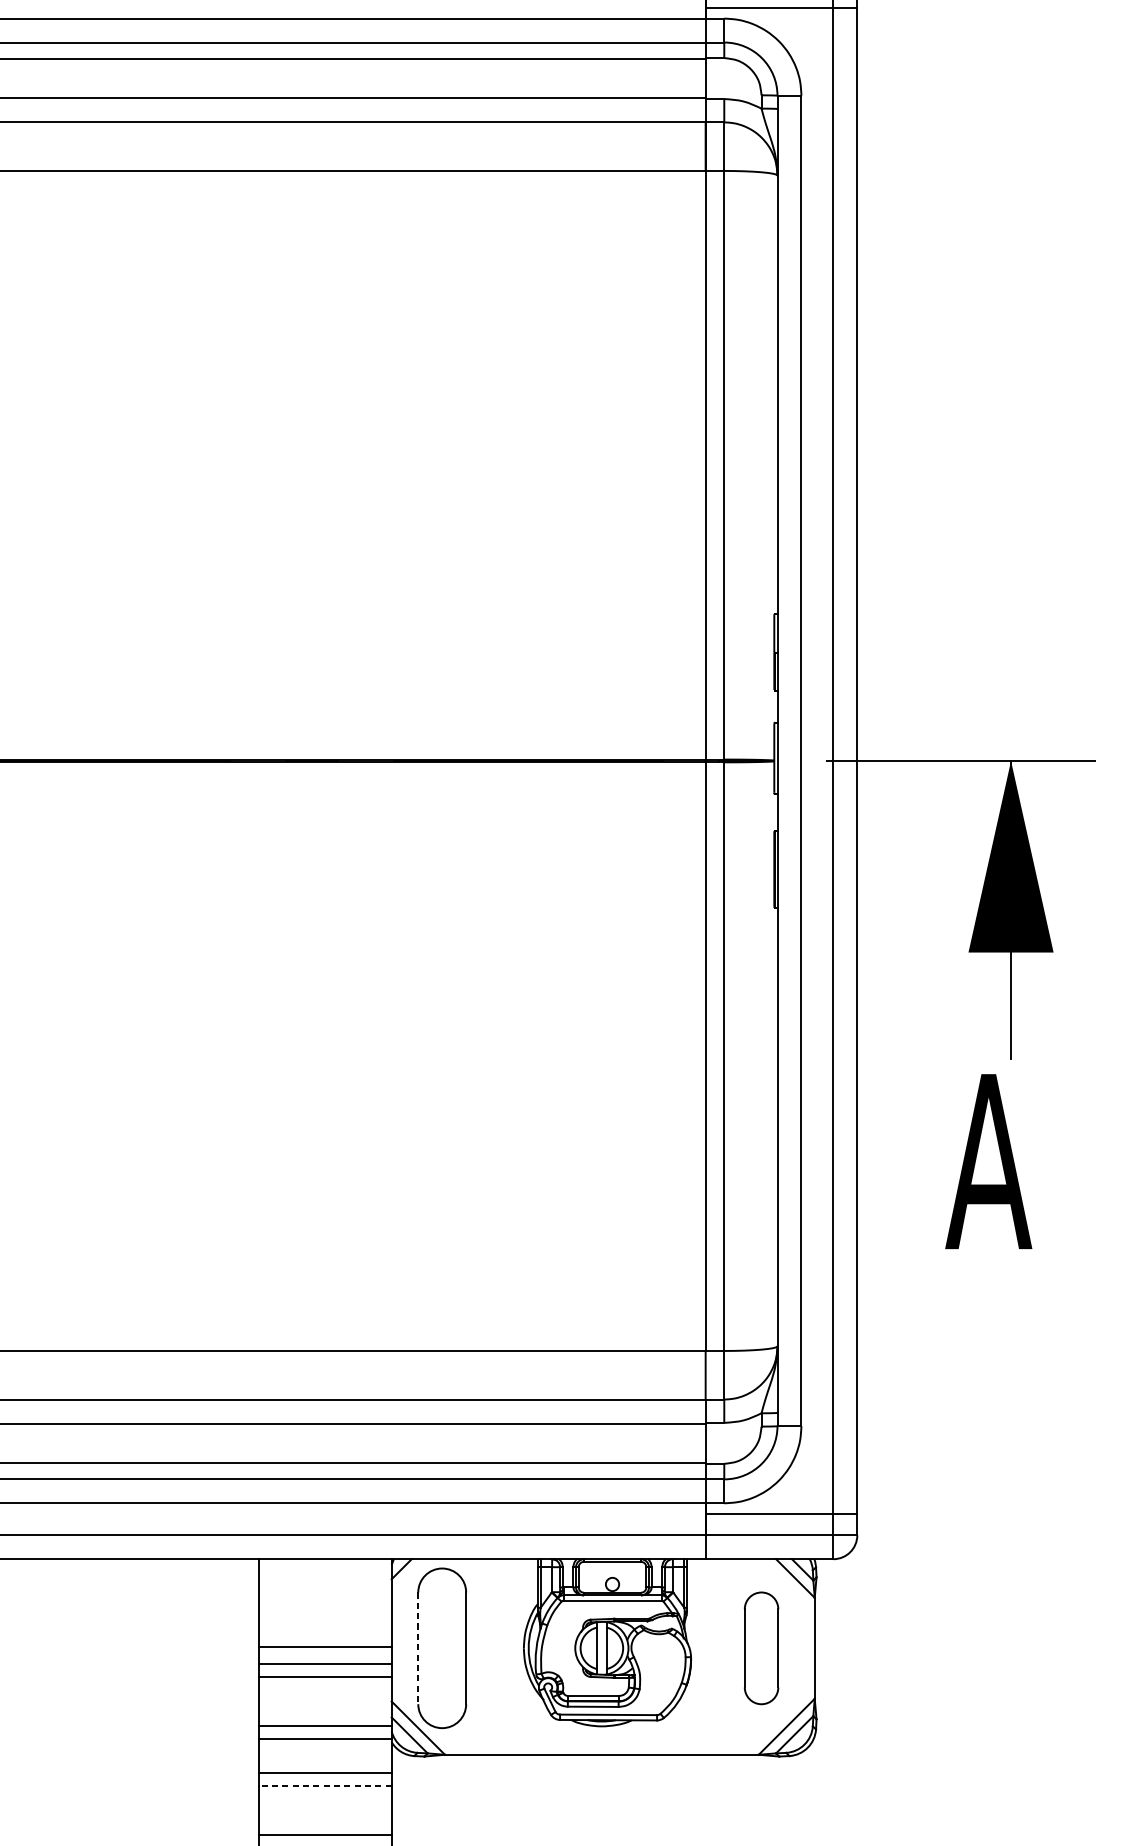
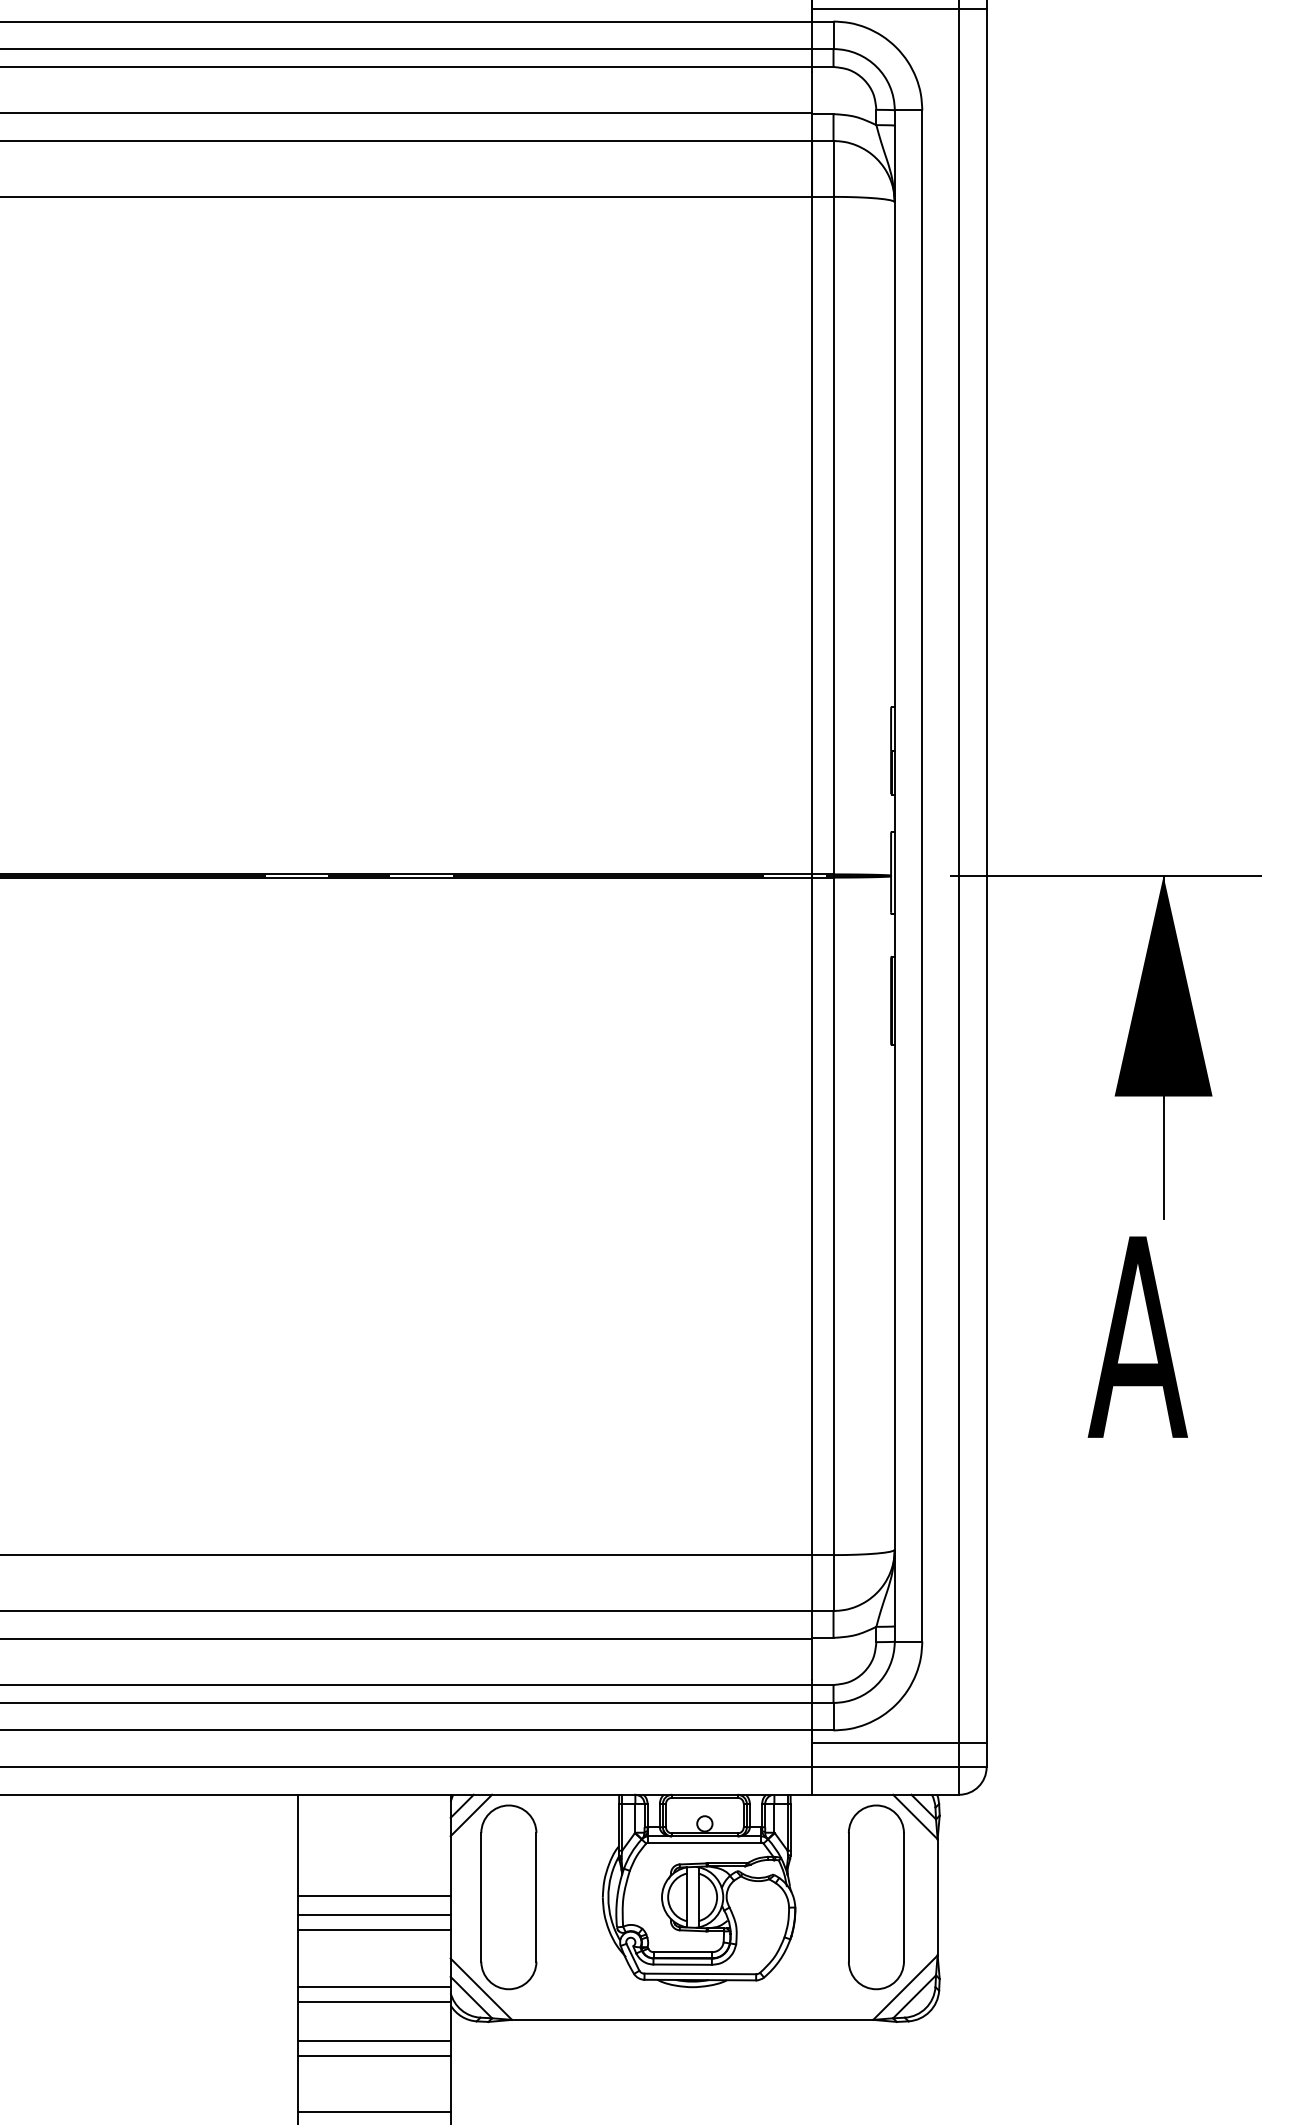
line: (409, 1577) -> (471, 1815), added
line: (418, 1648) -> (481, 1897), dashed -> solid
part: (761, 1648) -> (876, 1897), size x1.43
line: (325, 1785) -> (374, 2055), dashed -> solid

